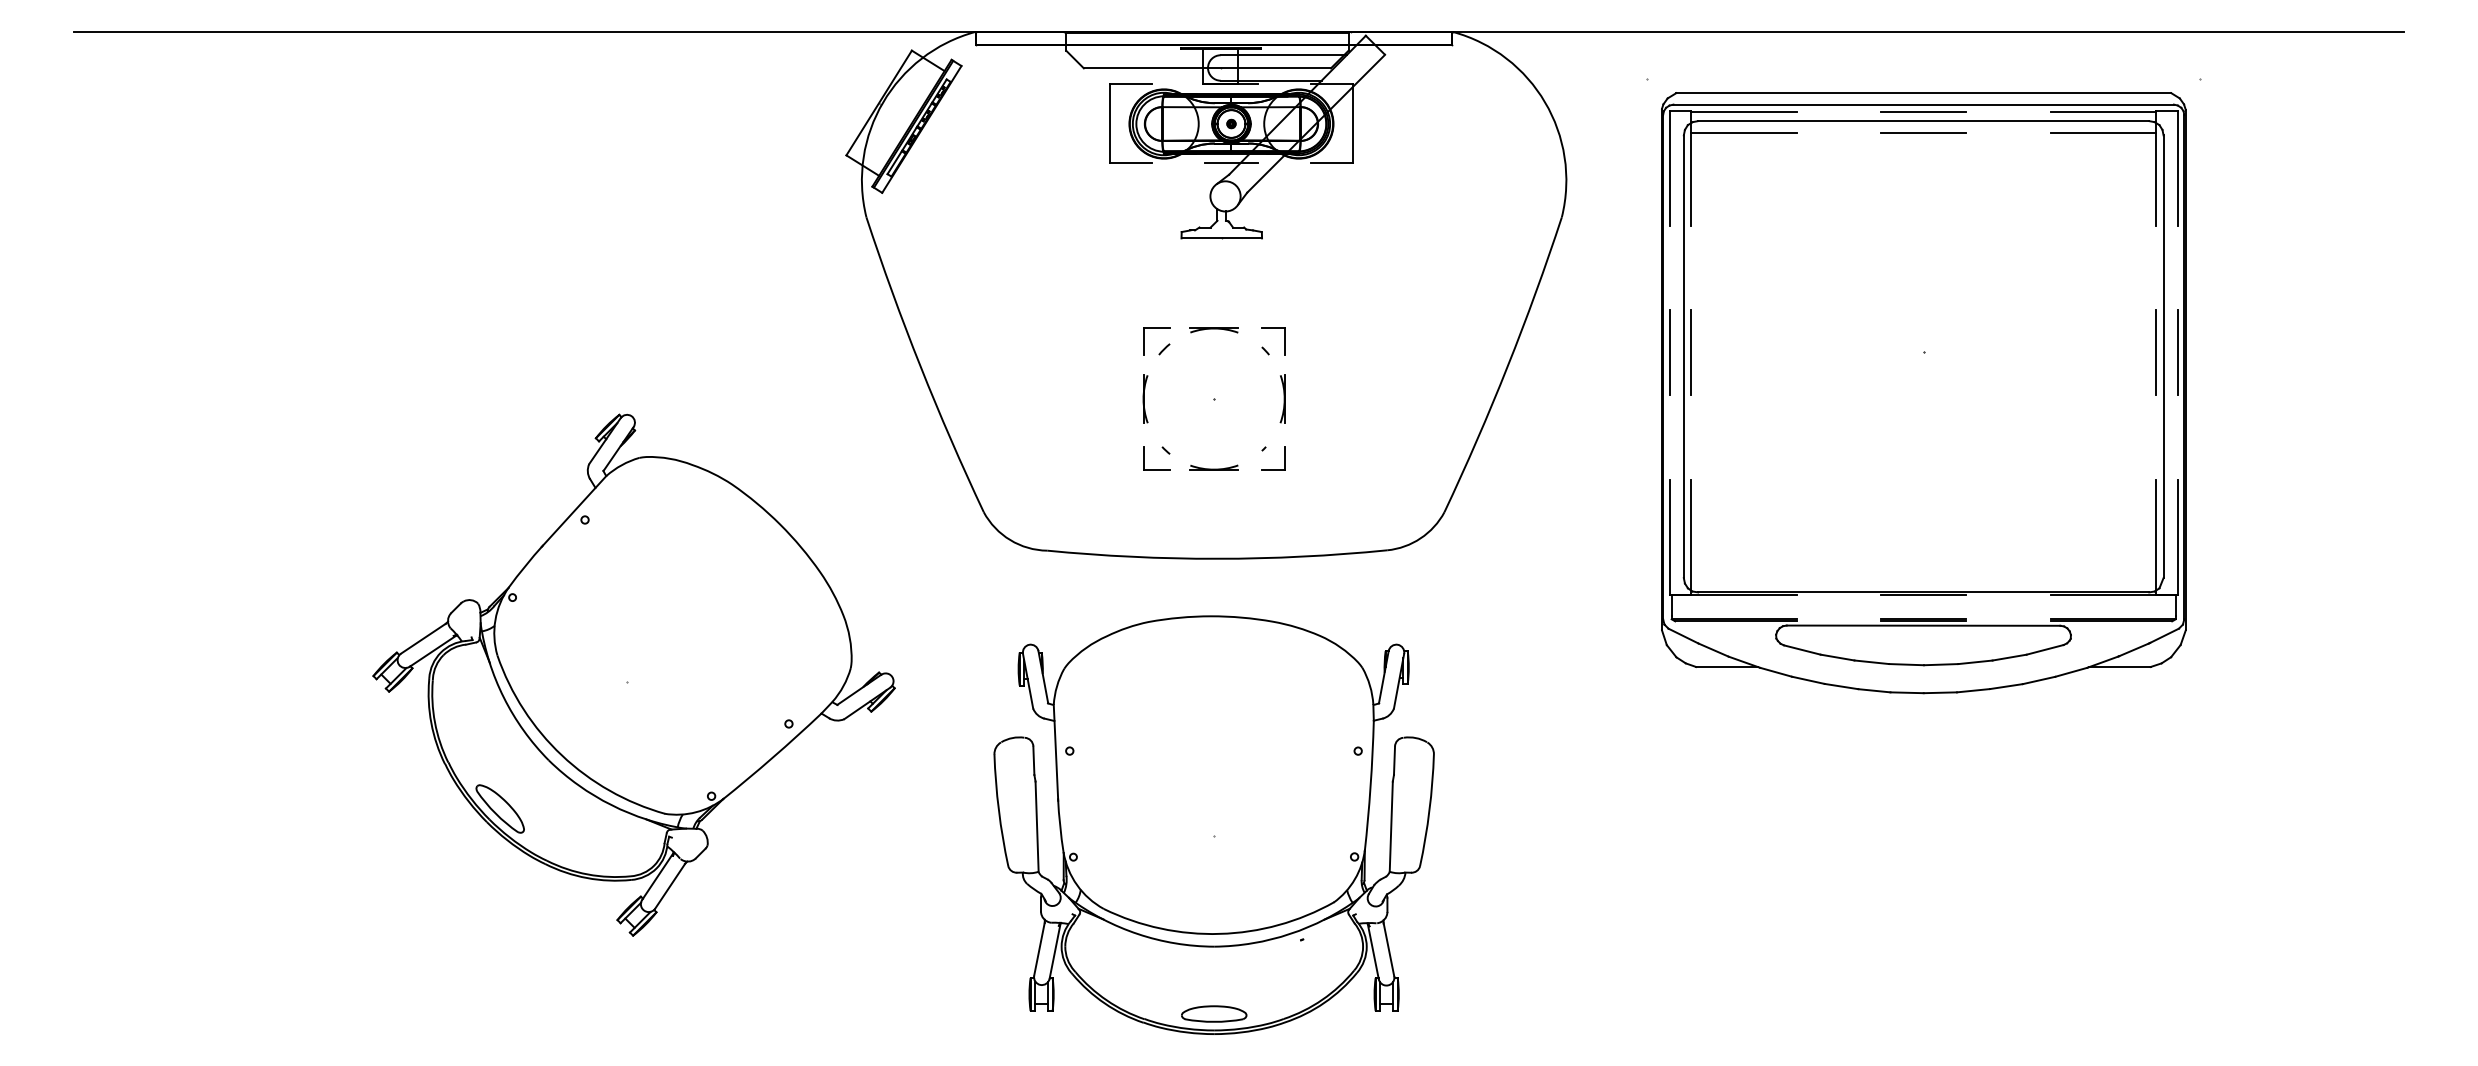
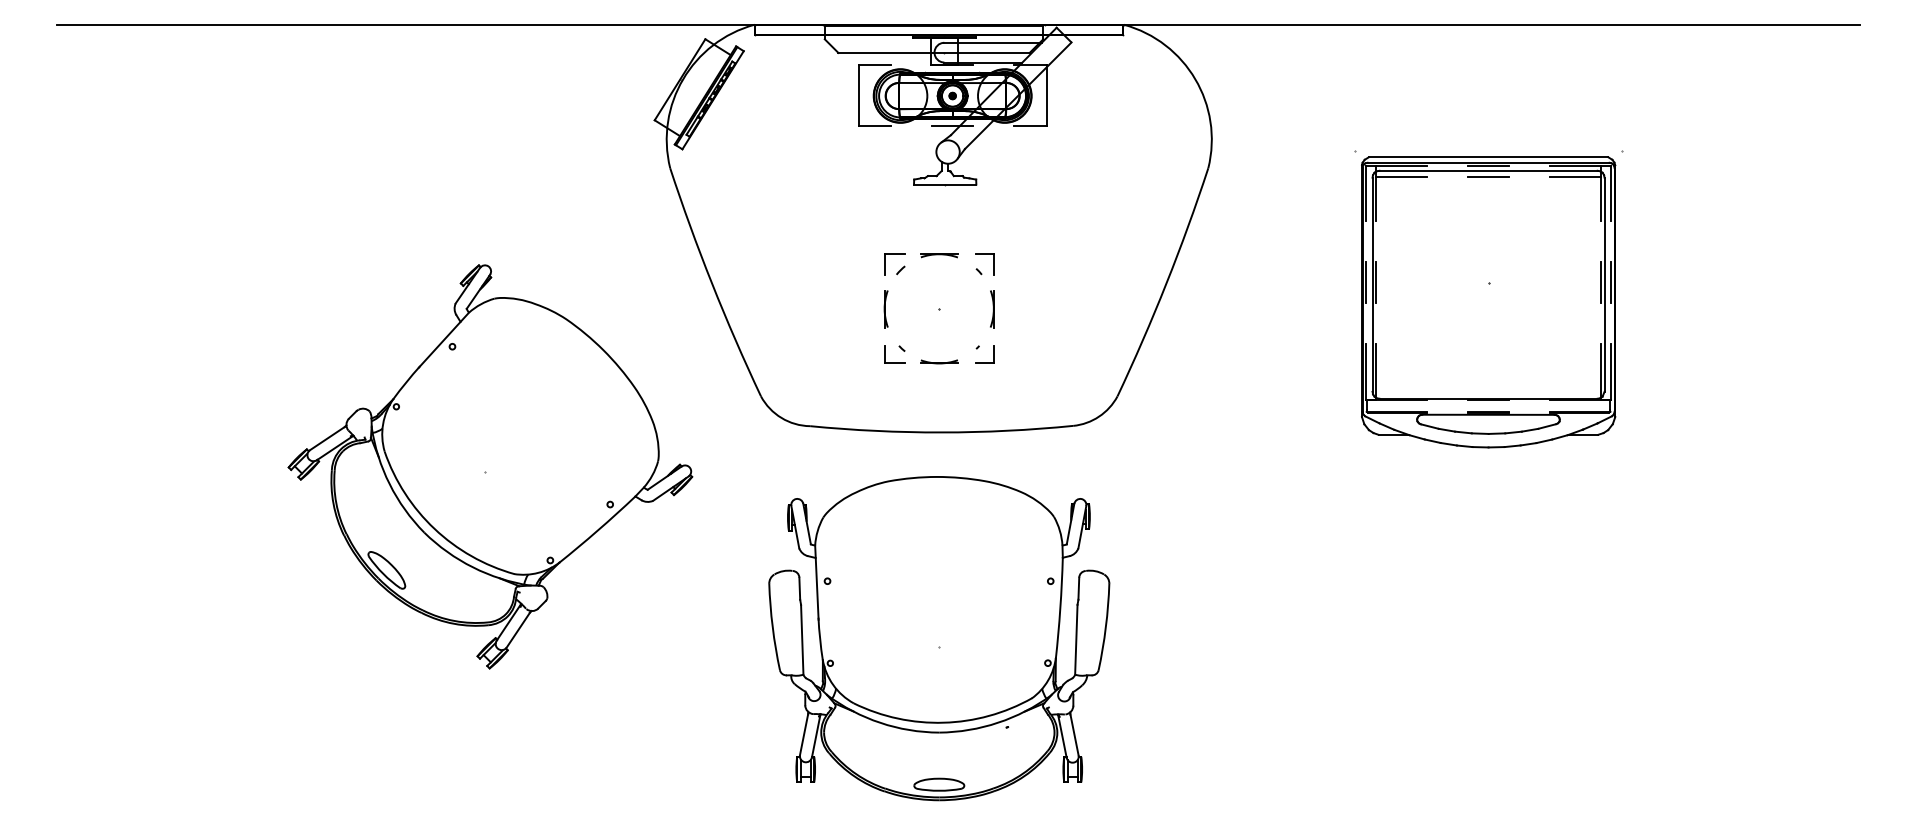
part: (1924, 386) -> (1488, 299), size x0.62
part: (633, 674) -> (489, 466), moved

